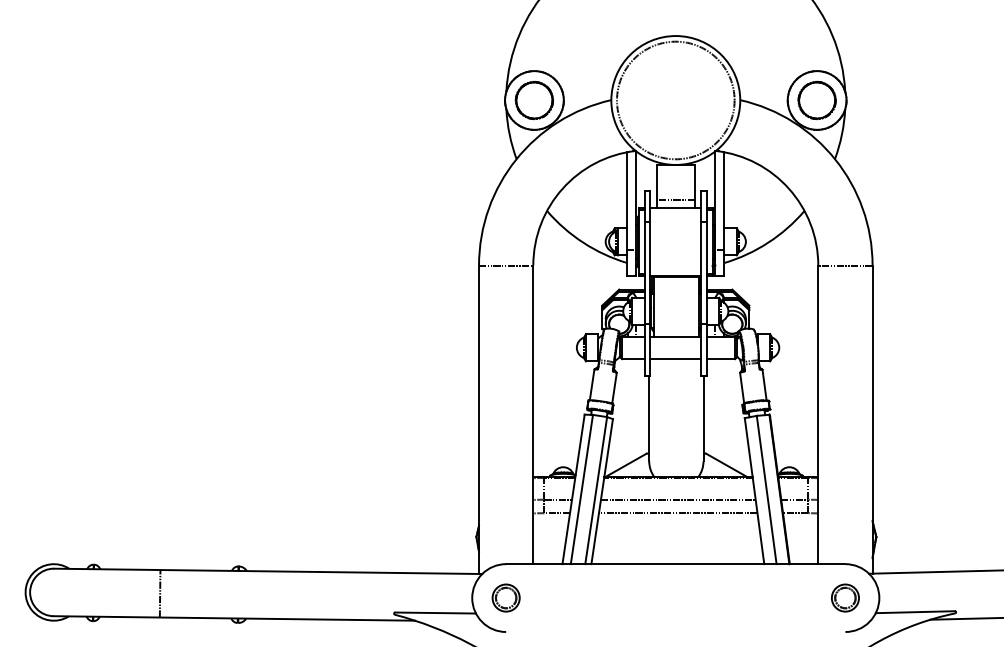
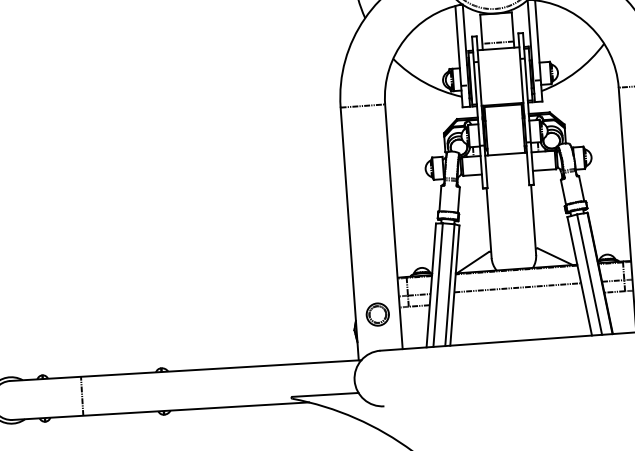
line: (675, 359) -> (507, 173), removed
line: (677, 513) -> (517, 299), removed
line: (159, 593) -> (81, 396), moved
part: (505, 597) -> (377, 314), moved

